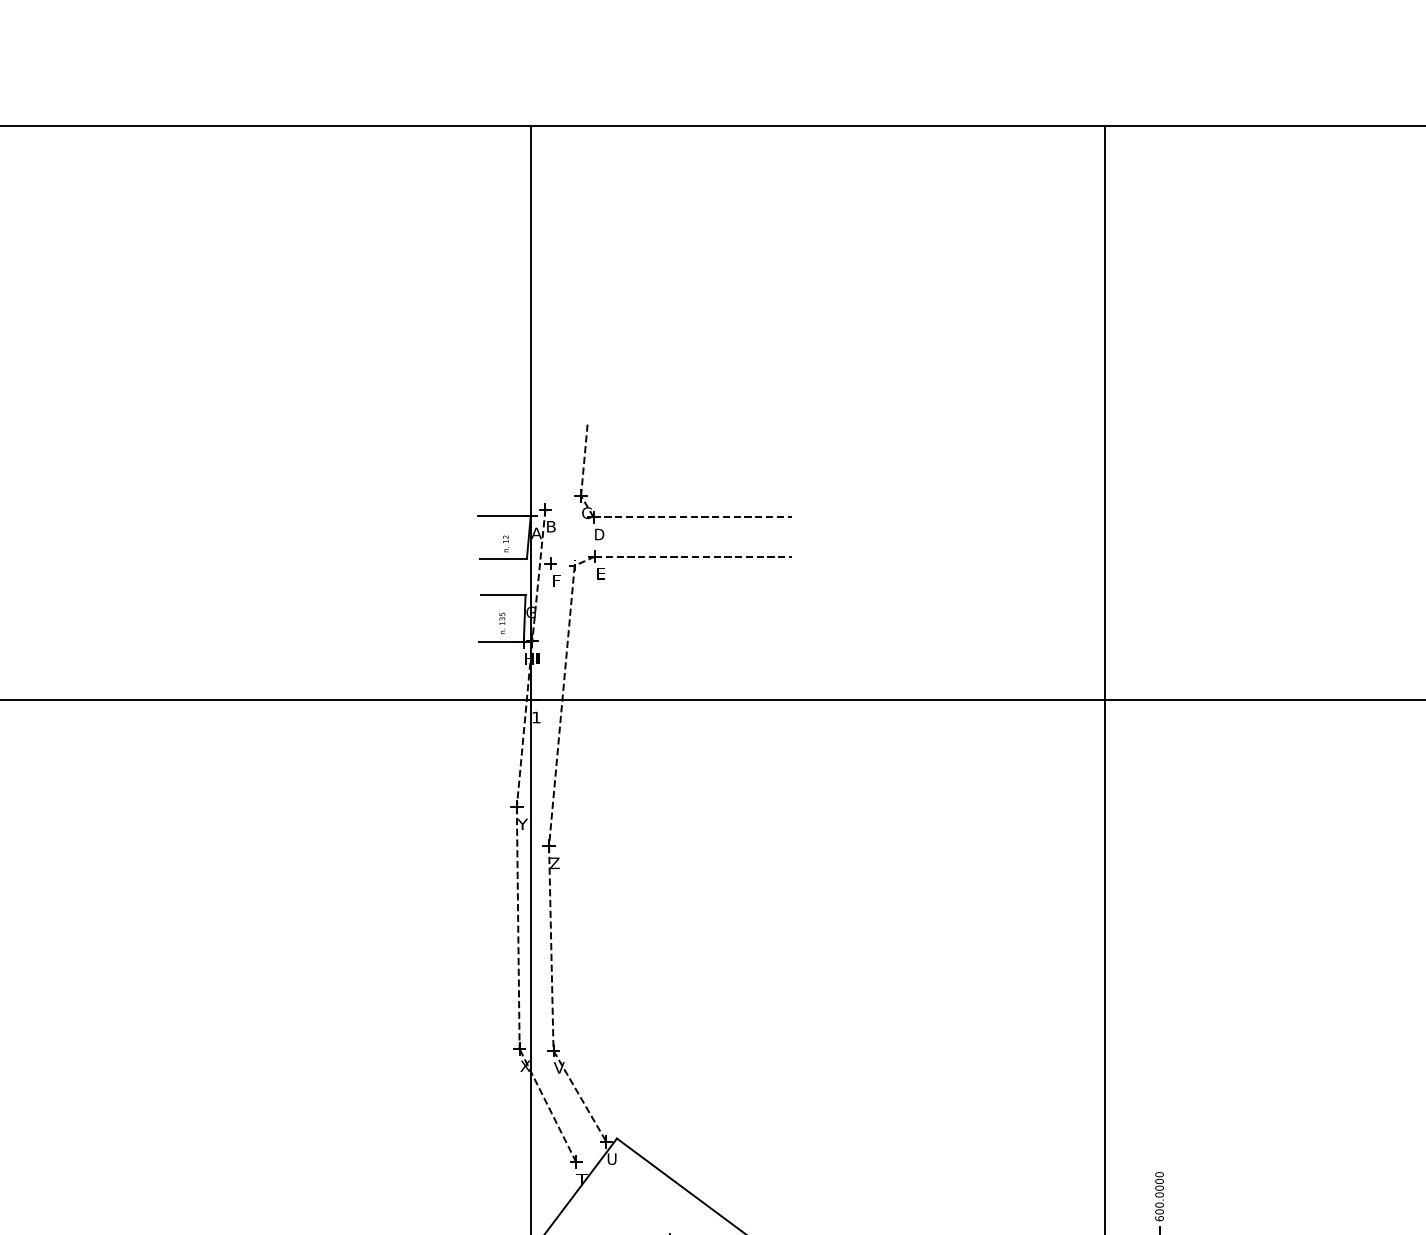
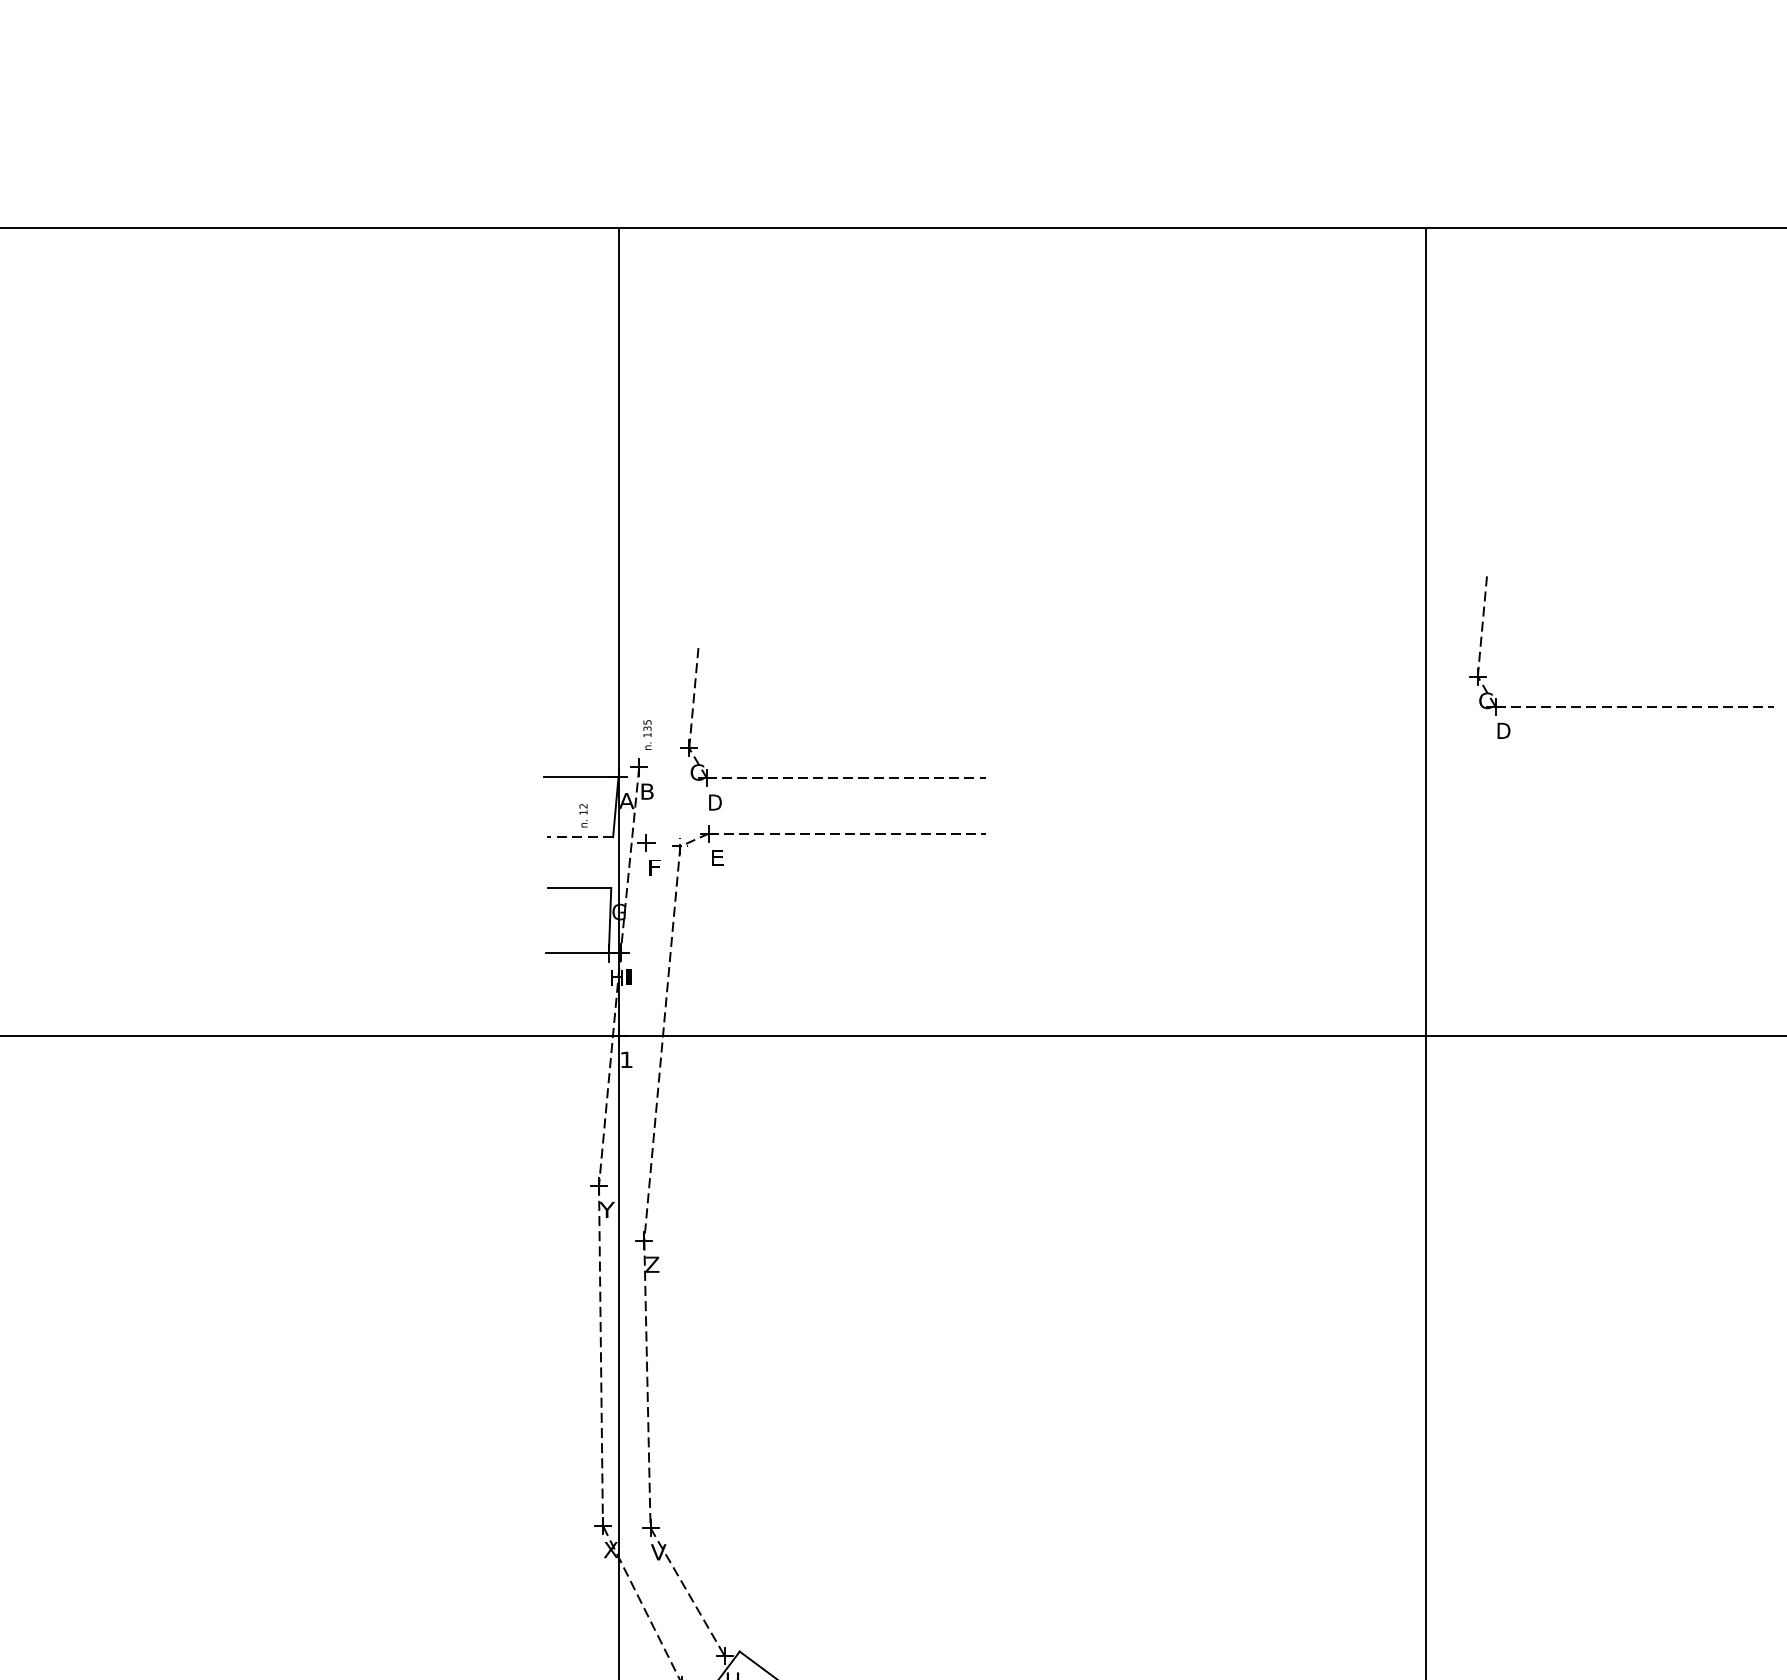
part: (1243, 465) -> (1620, 705), added
line: (503, 559) -> (580, 837), solid -> dashed
text: (502, 622) -> (647, 733), moved

